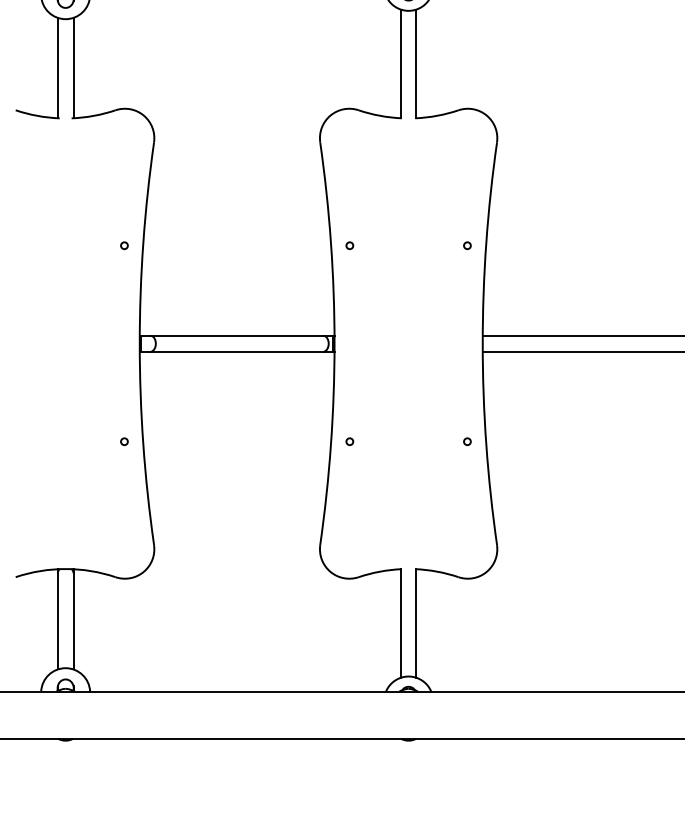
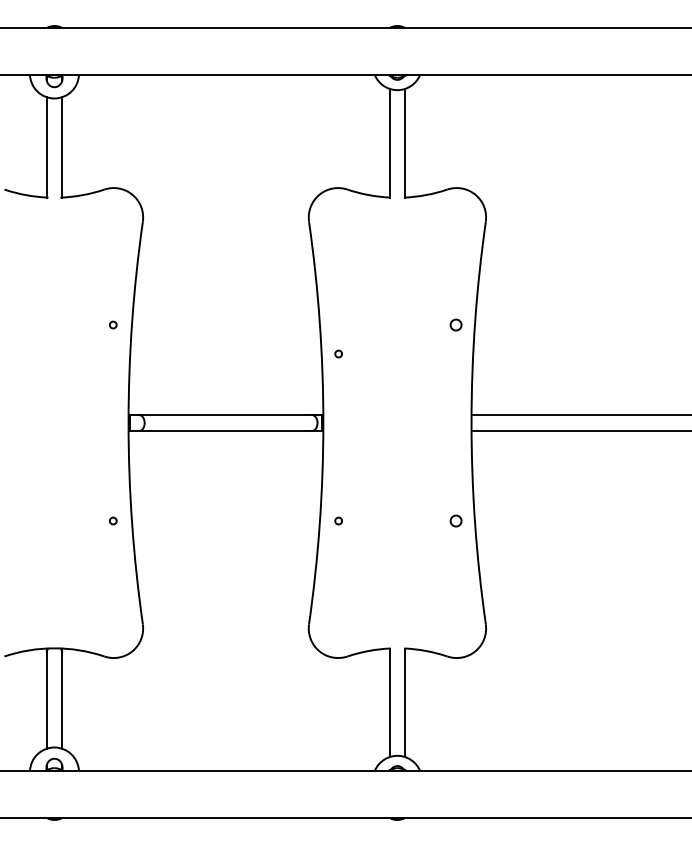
circle: (349, 245) -> (338, 353), moved
circle: (467, 245) -> (456, 324), size x1.6
circle: (467, 441) -> (456, 520), size x1.6

